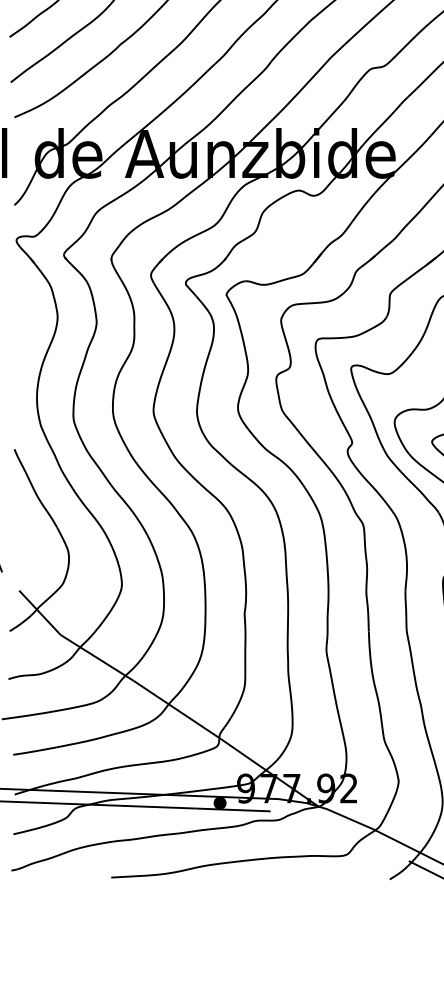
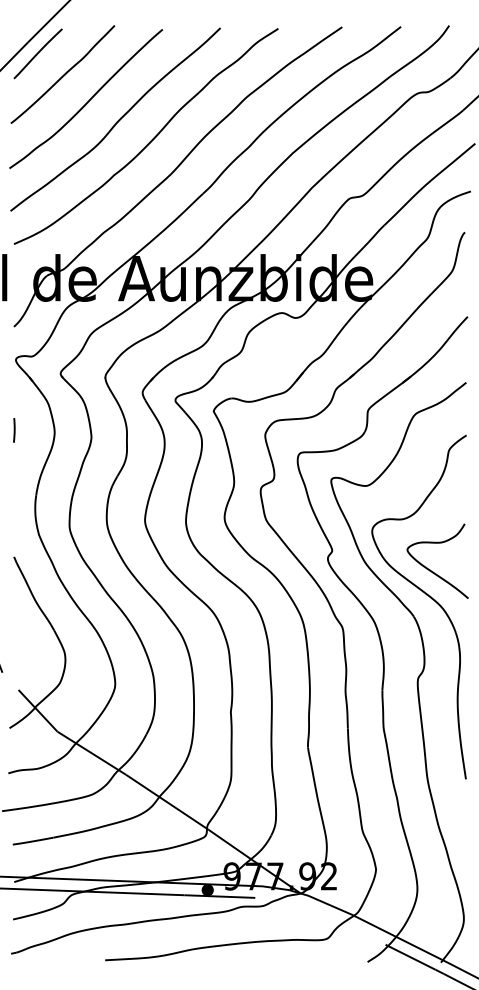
line: (14, 315) -> (14, 430), added

